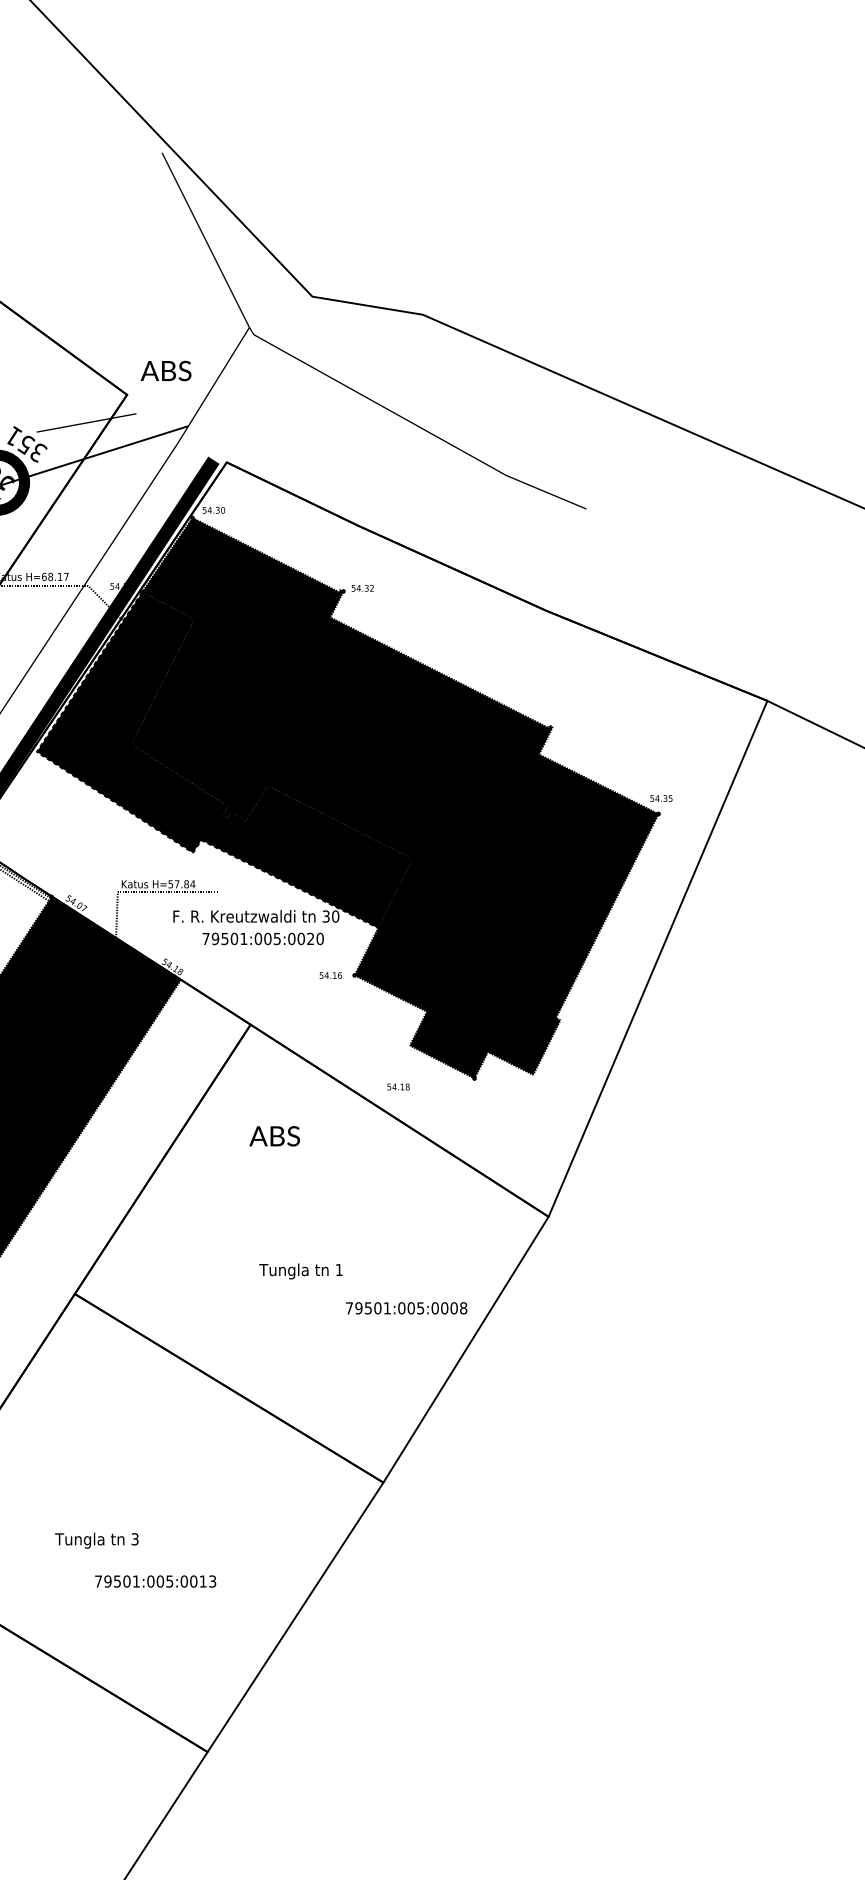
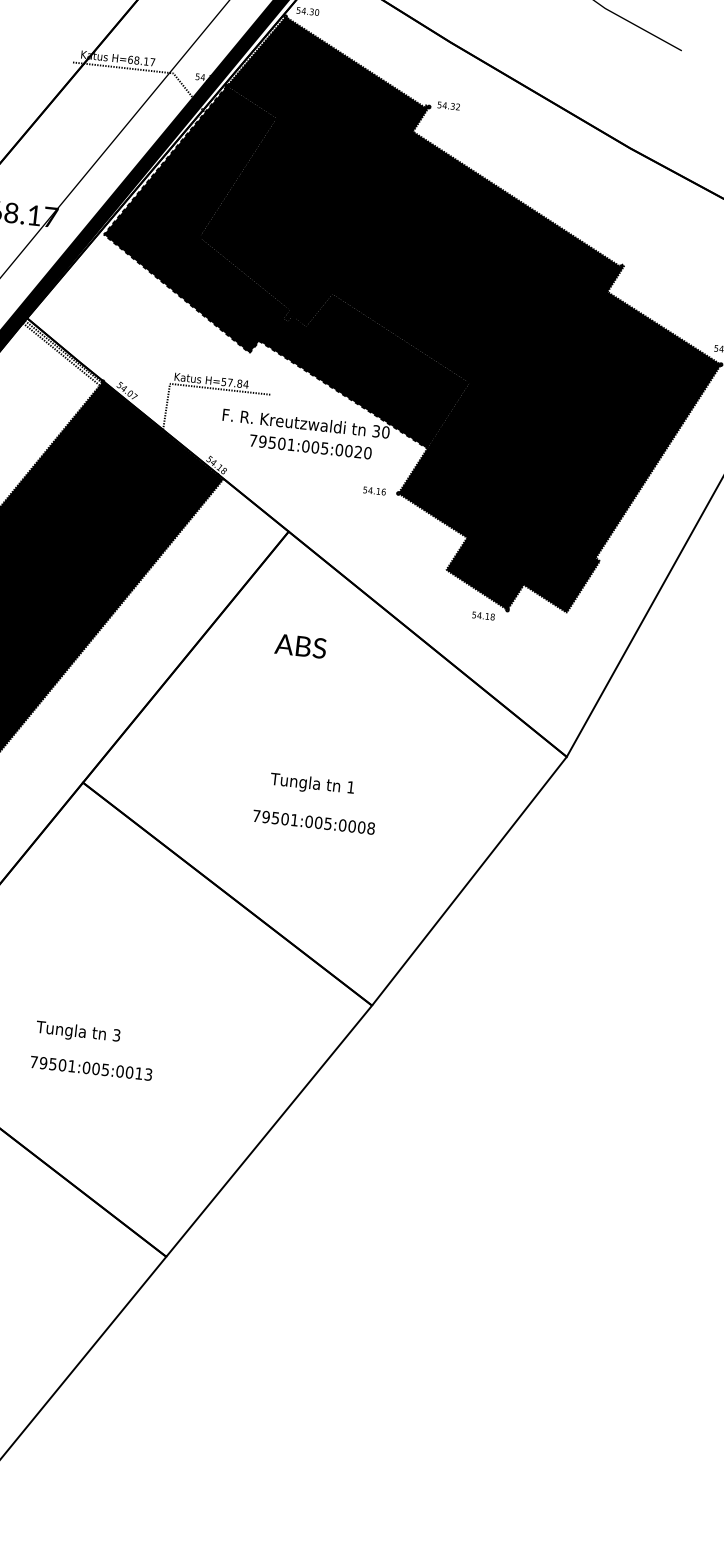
text: (398, 1086) -> (483, 615), moved
text: (406, 1308) -> (313, 822), moved
text: (155, 1581) -> (91, 1068), moved

